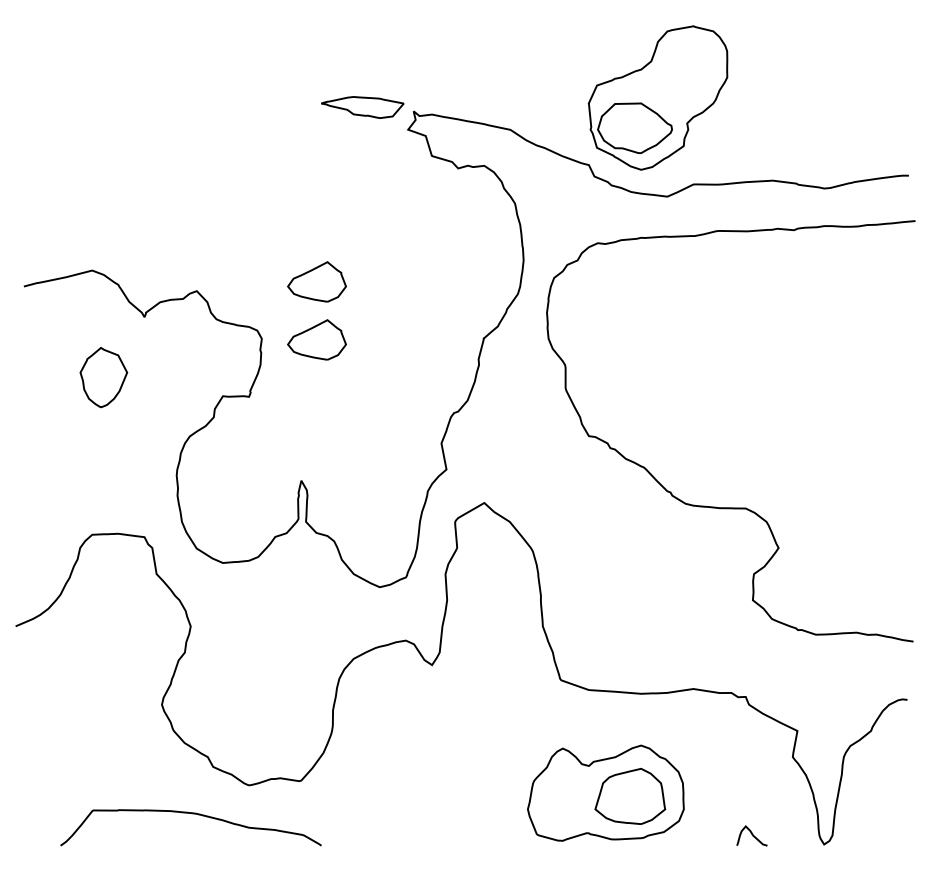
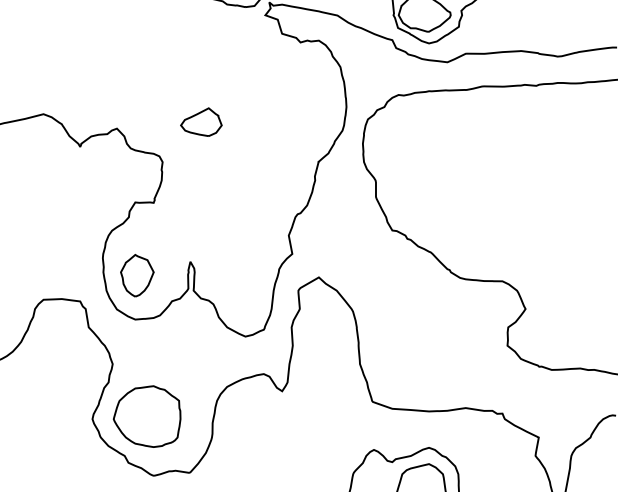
part: (316, 339) -> (201, 162), removed
part: (103, 377) -> (137, 275), moved
part: (239, 701) -> (146, 416), added

